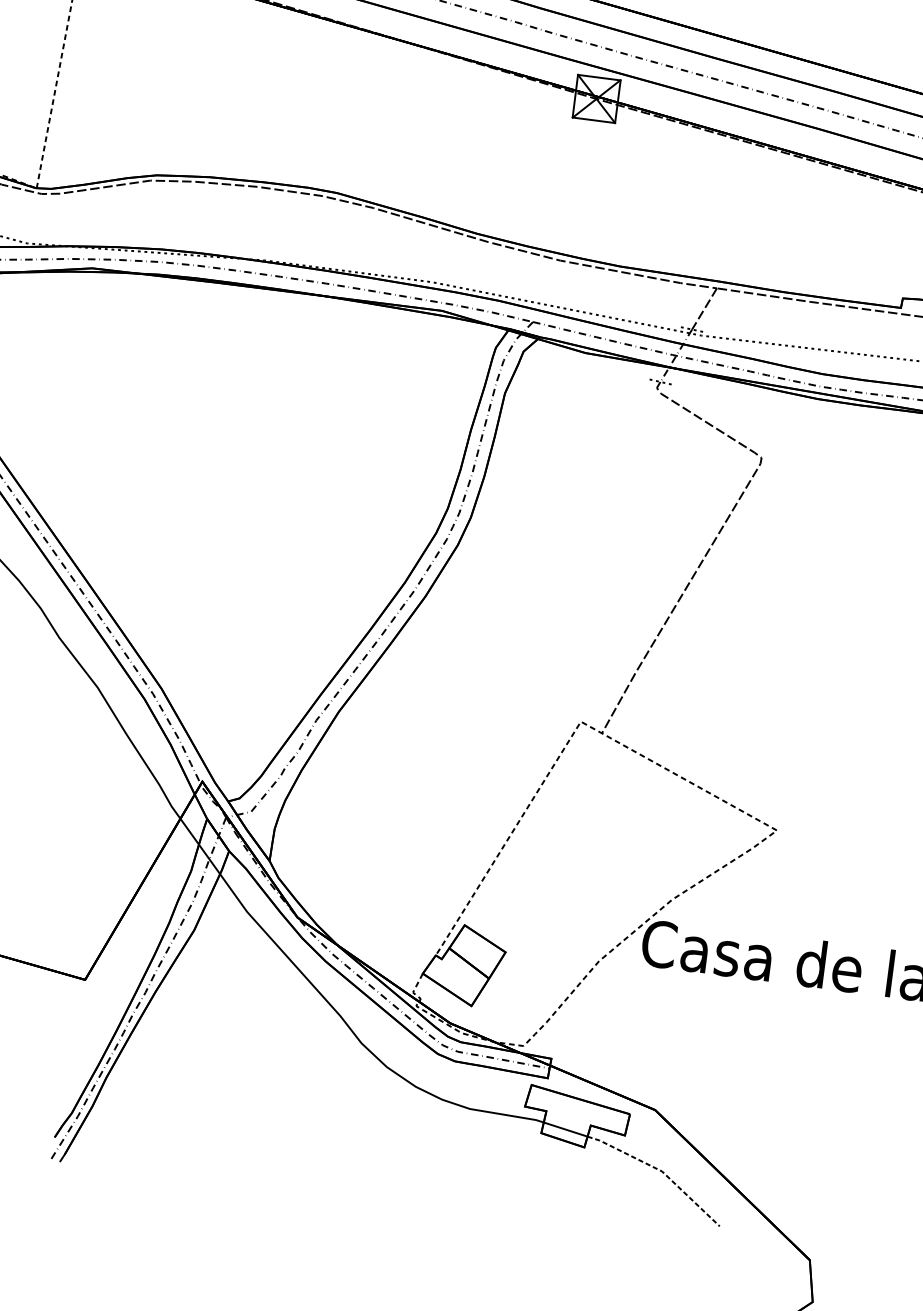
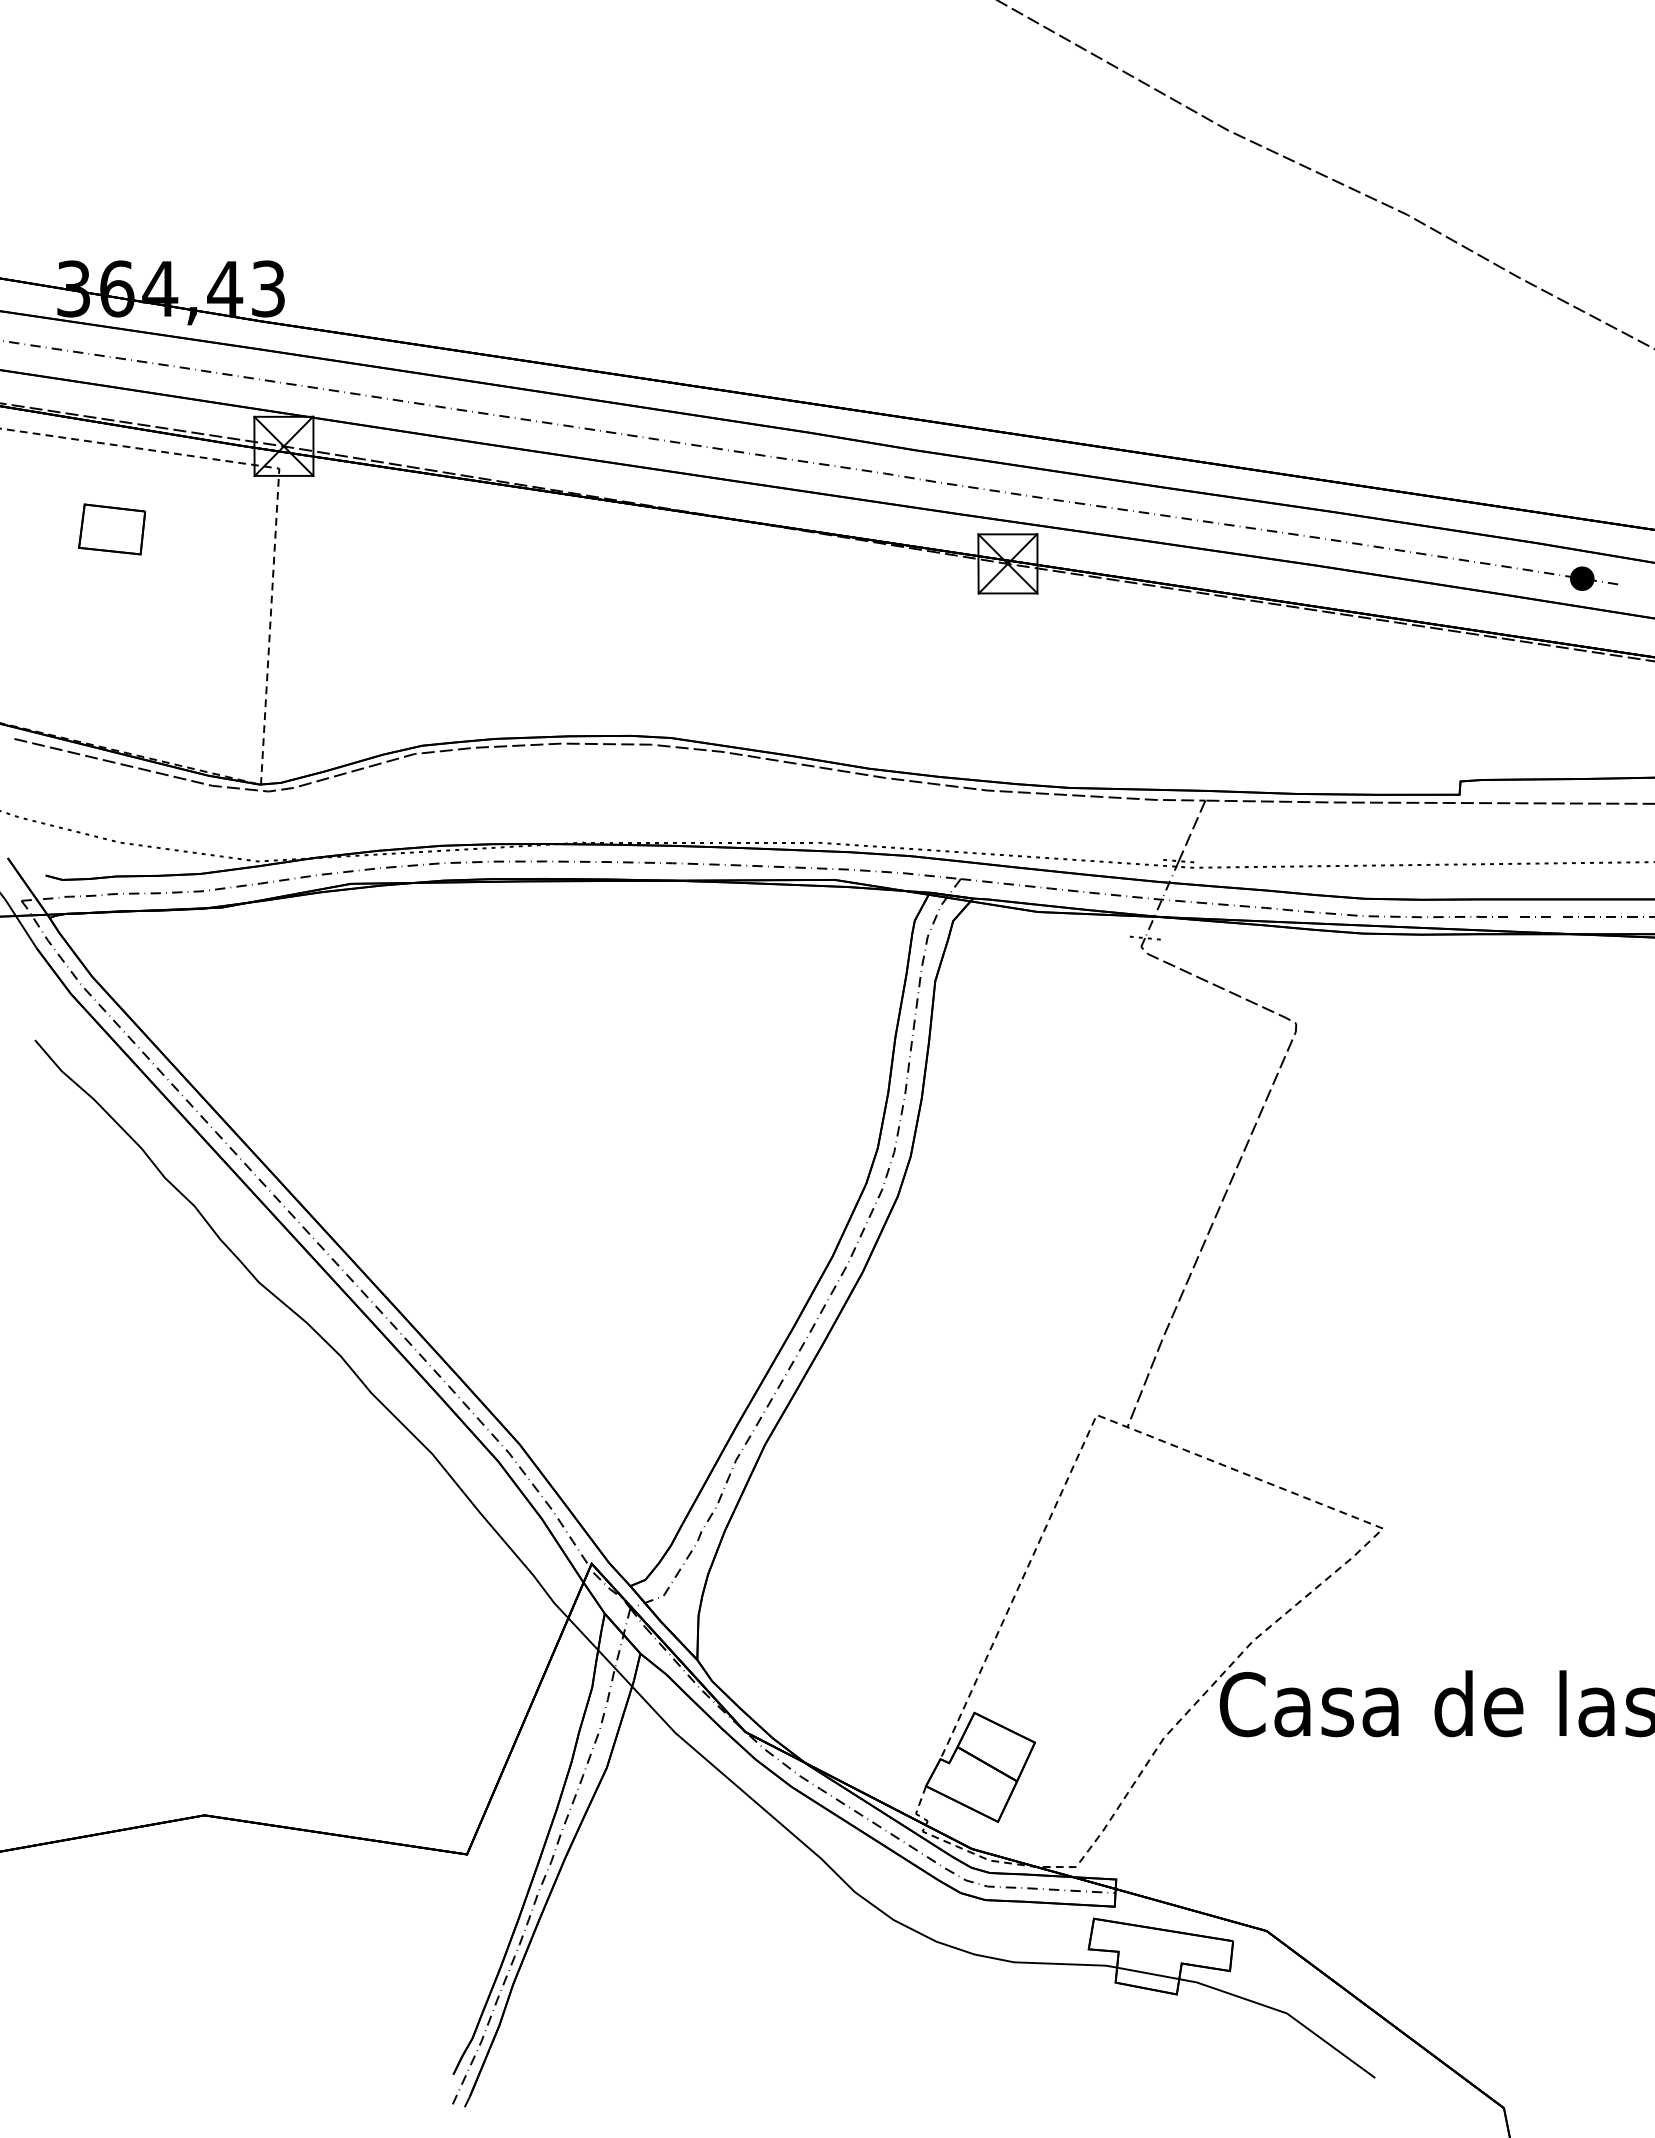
line: (661, 1170) -> (1285, 2012), dashed -> solid

